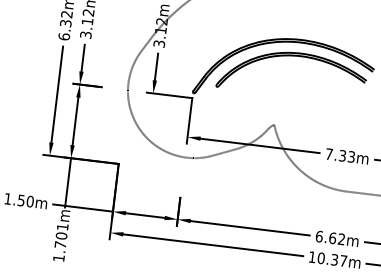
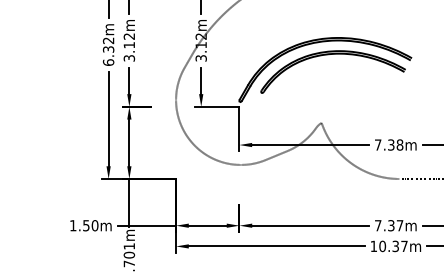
text: (351, 156) -> (399, 144), 7.33m -> 7.38m
text: (329, 237) -> (388, 225), 6.62m -> 7.37m

